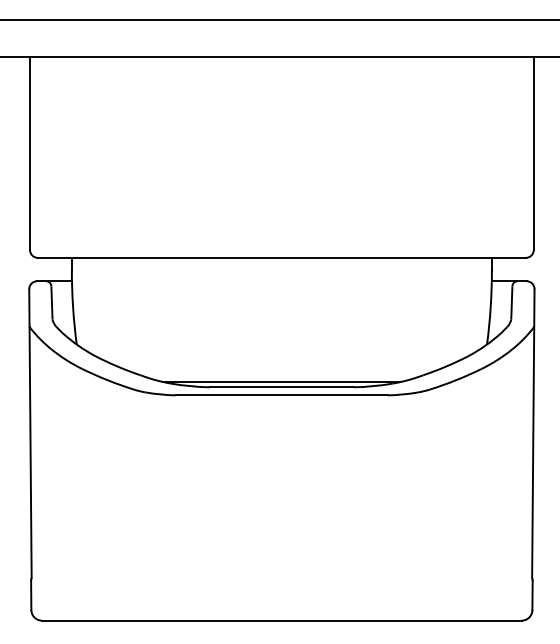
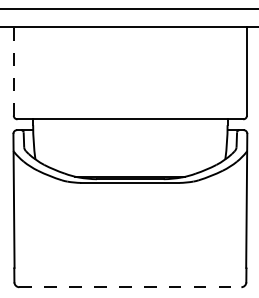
line: (29, 154) -> (13, 71), solid -> dashed
line: (282, 621) -> (130, 287), solid -> dashed

